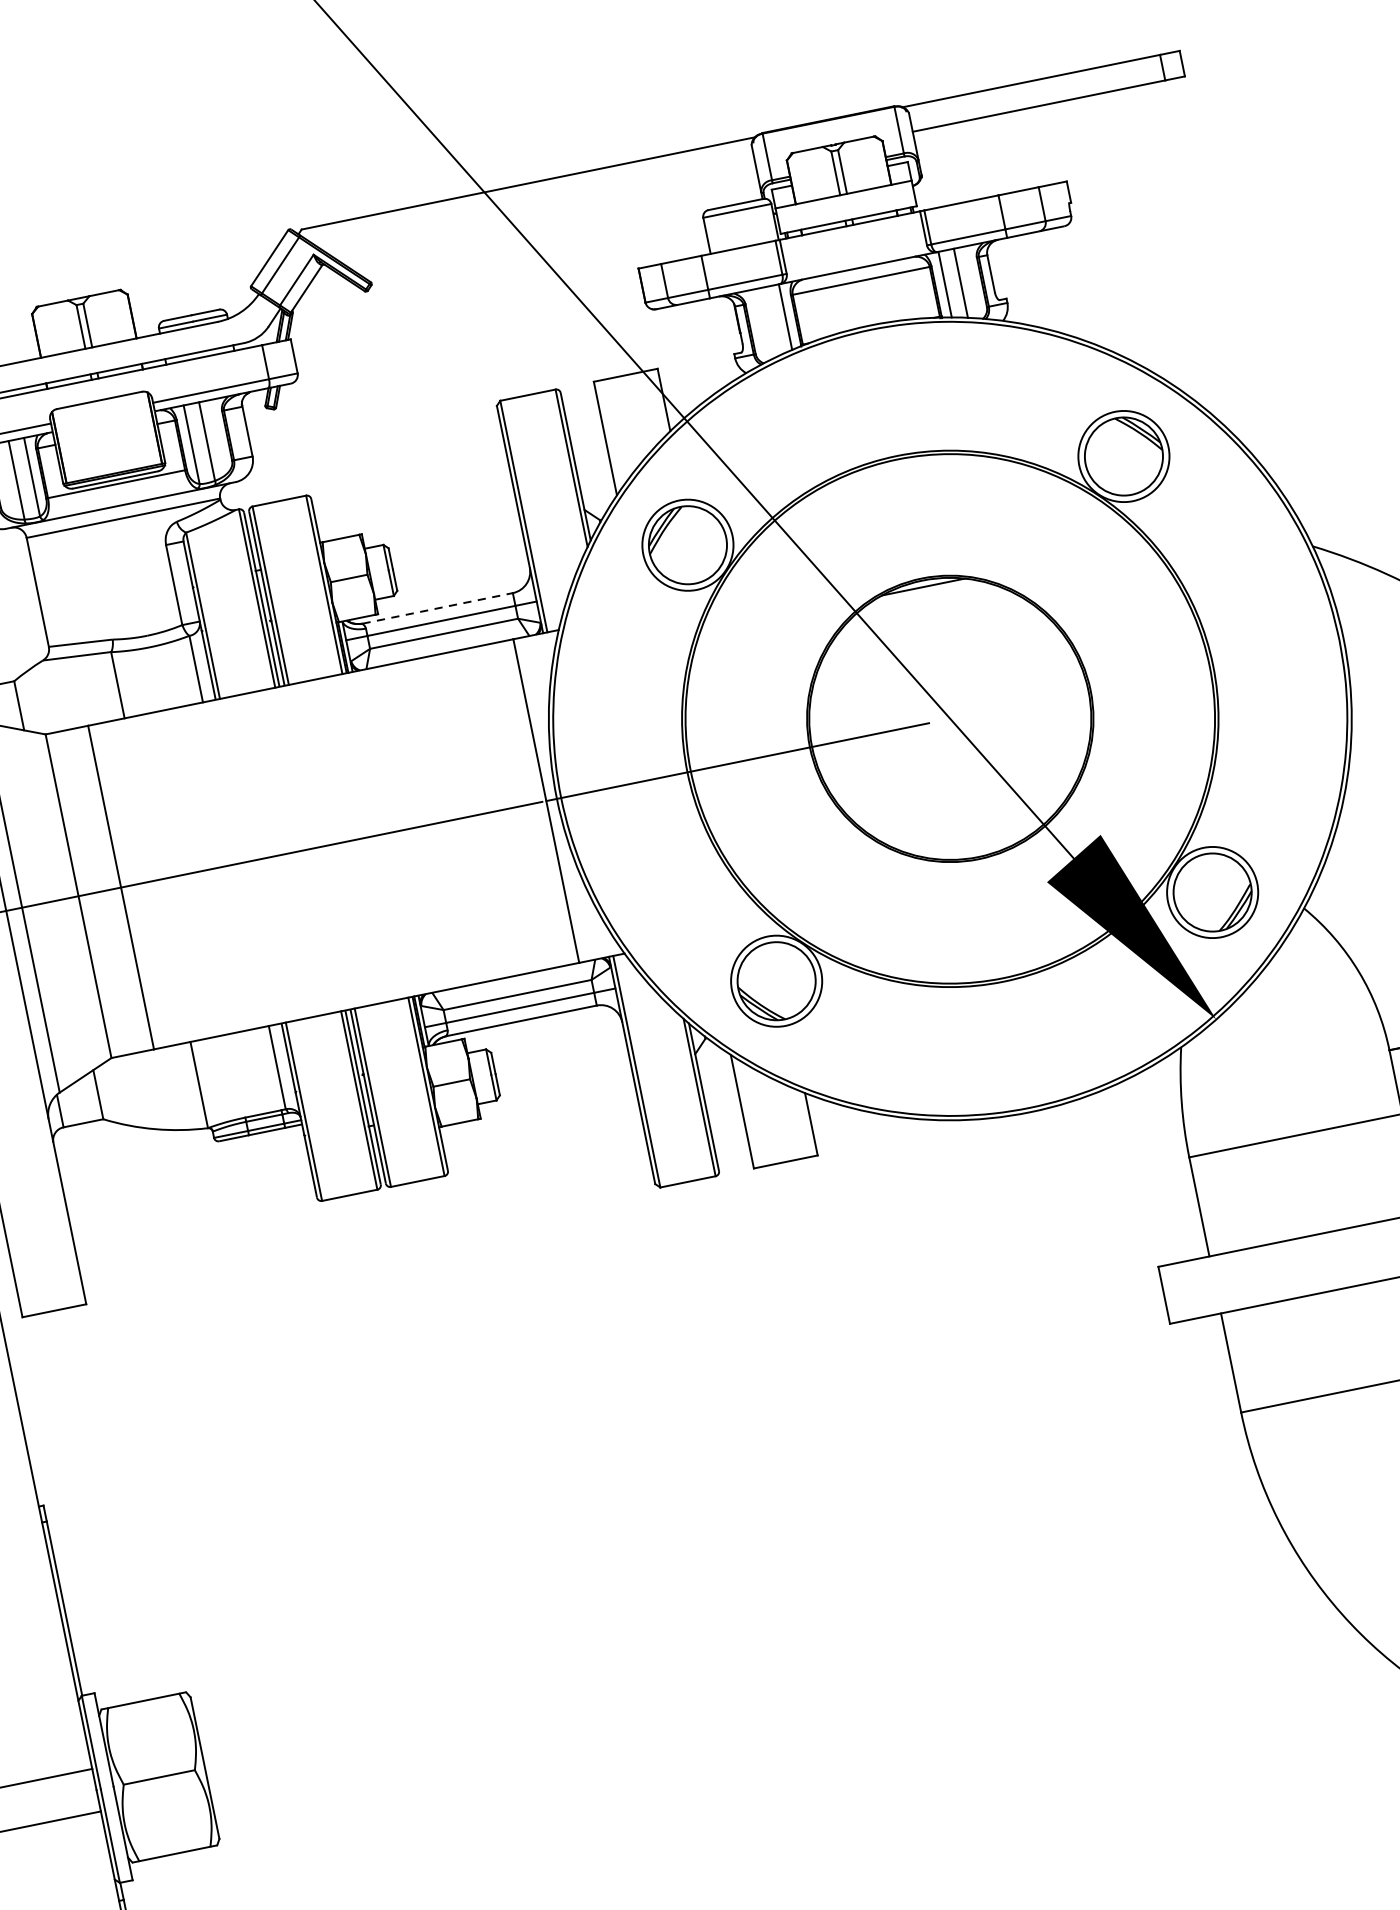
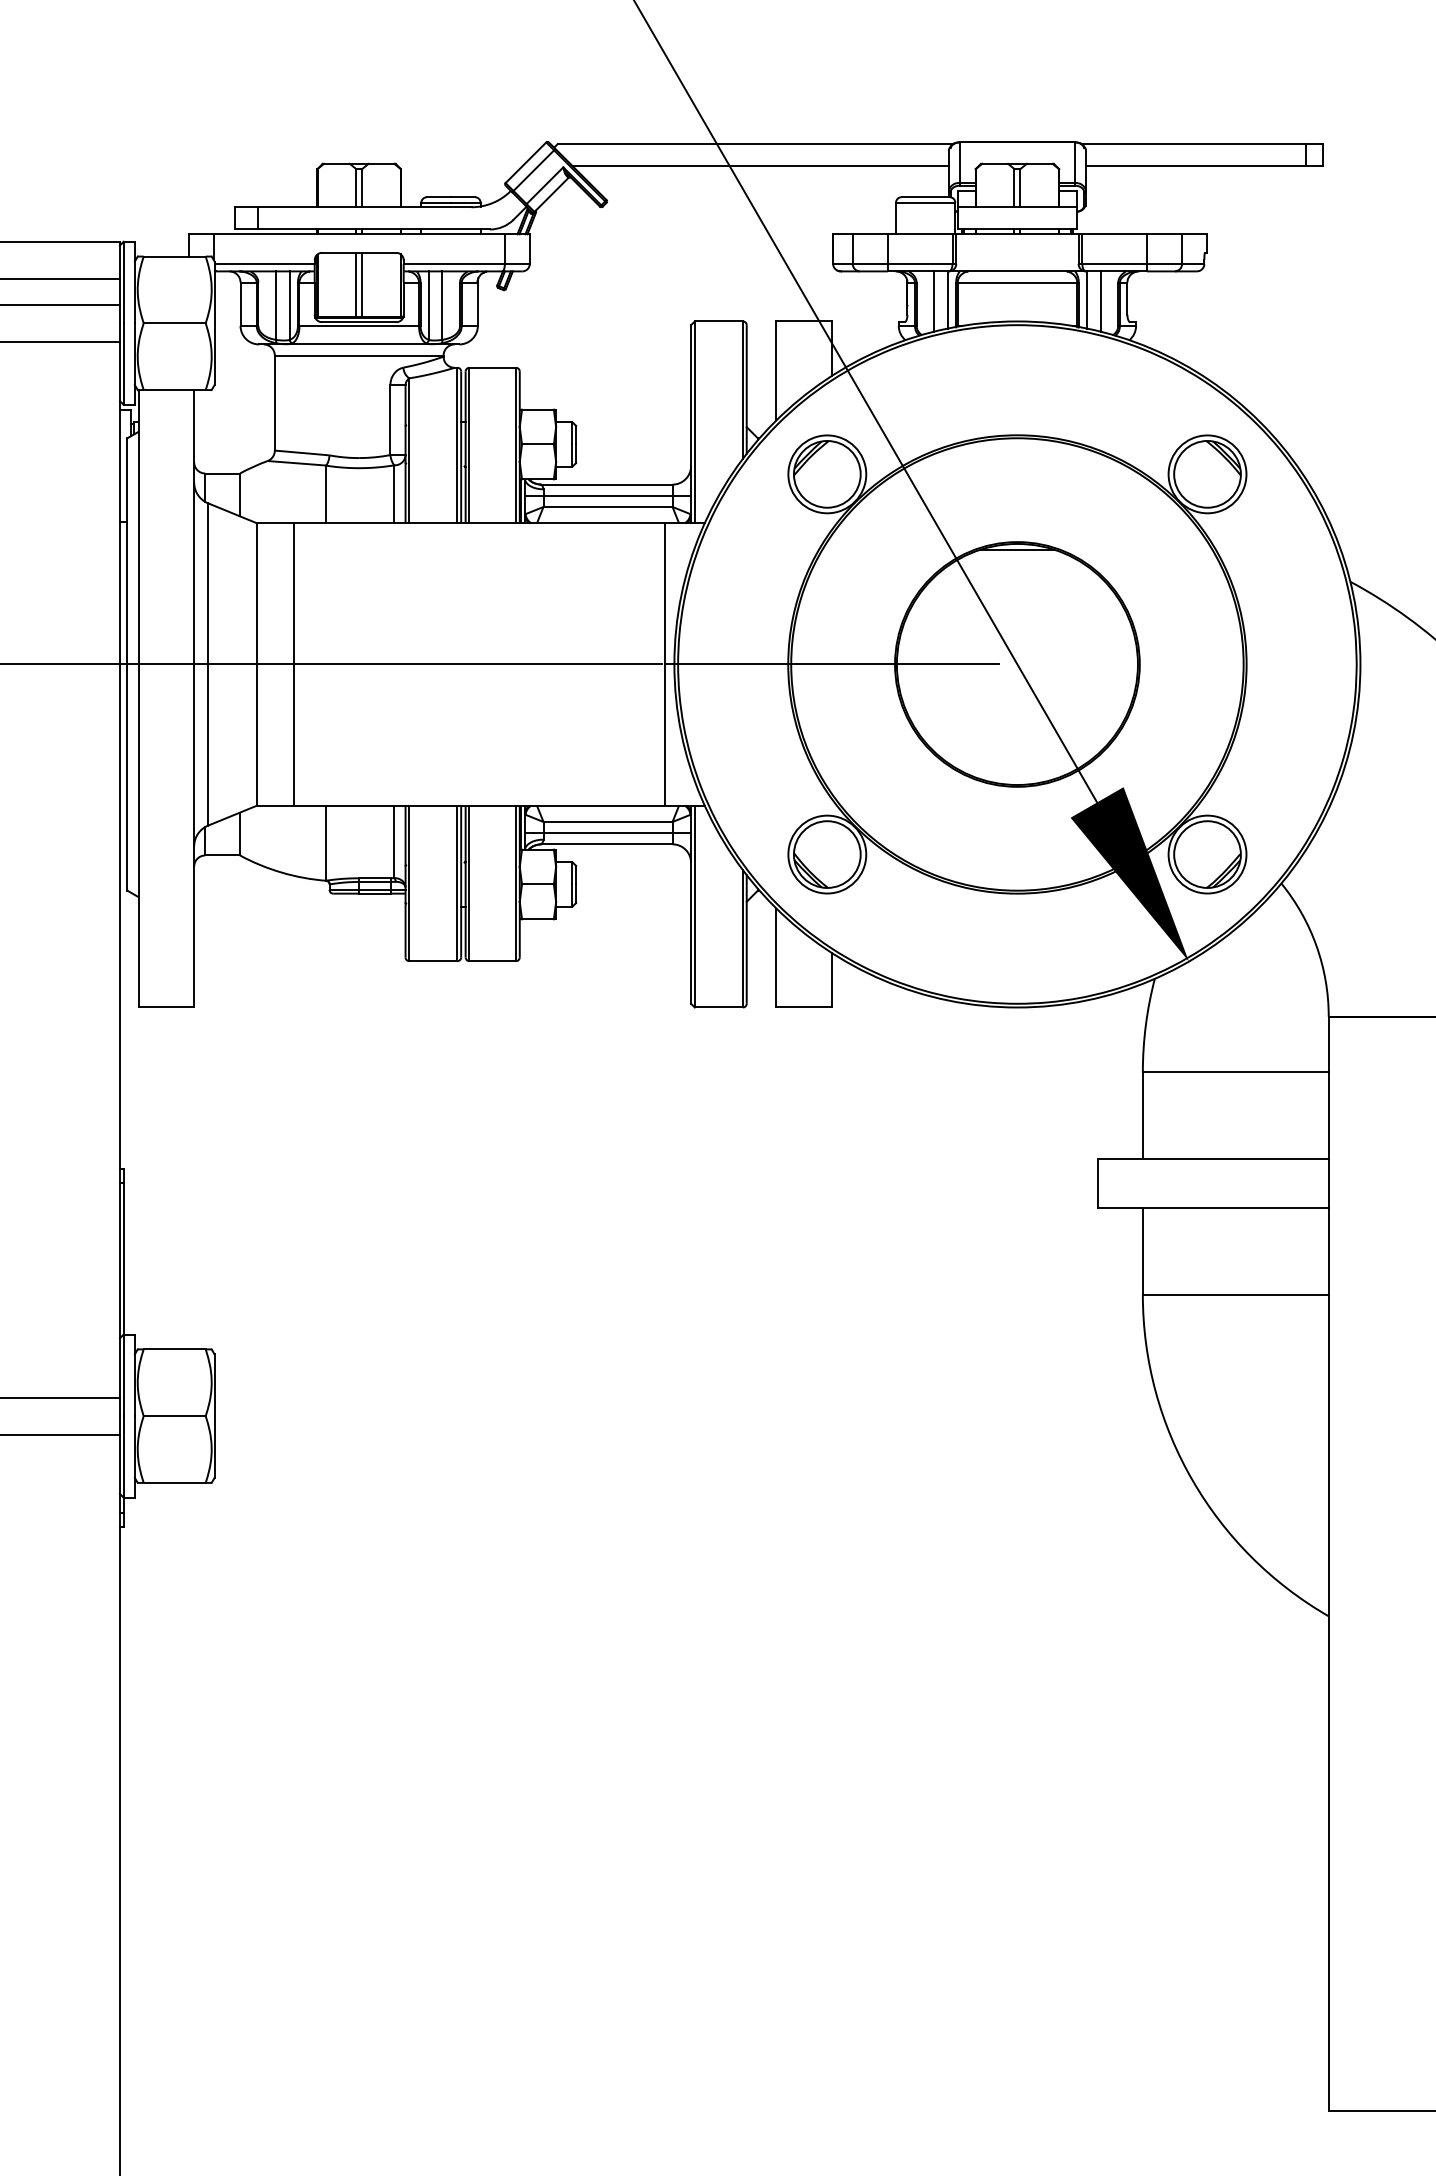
line: (539, 207) -> (760, 166), added
line: (770, 322) -> (934, 301), added
line: (110, 435) -> (362, 284), added
line: (103, 437) -> (356, 284), added
line: (438, 608) -> (607, 484), dashed -> solid

